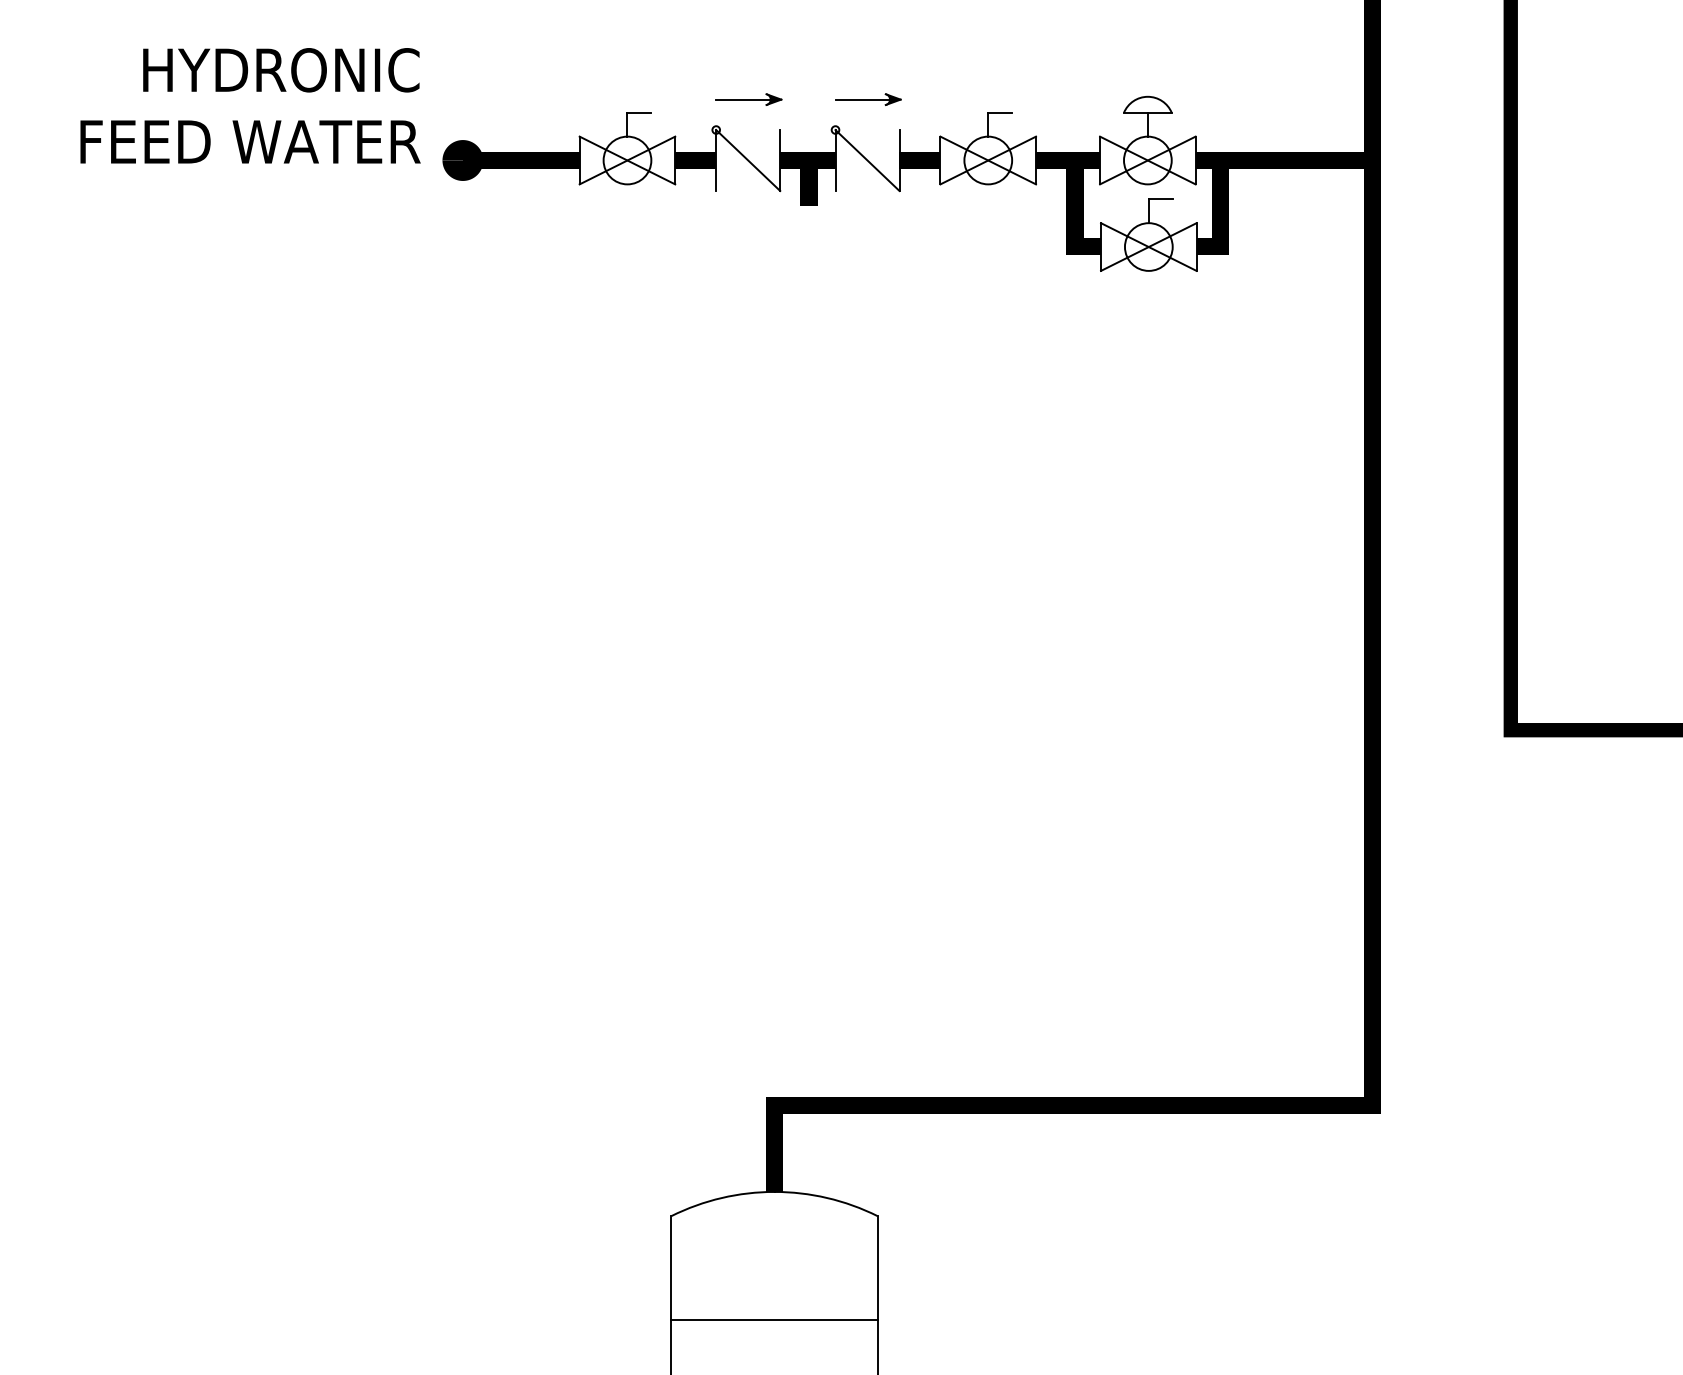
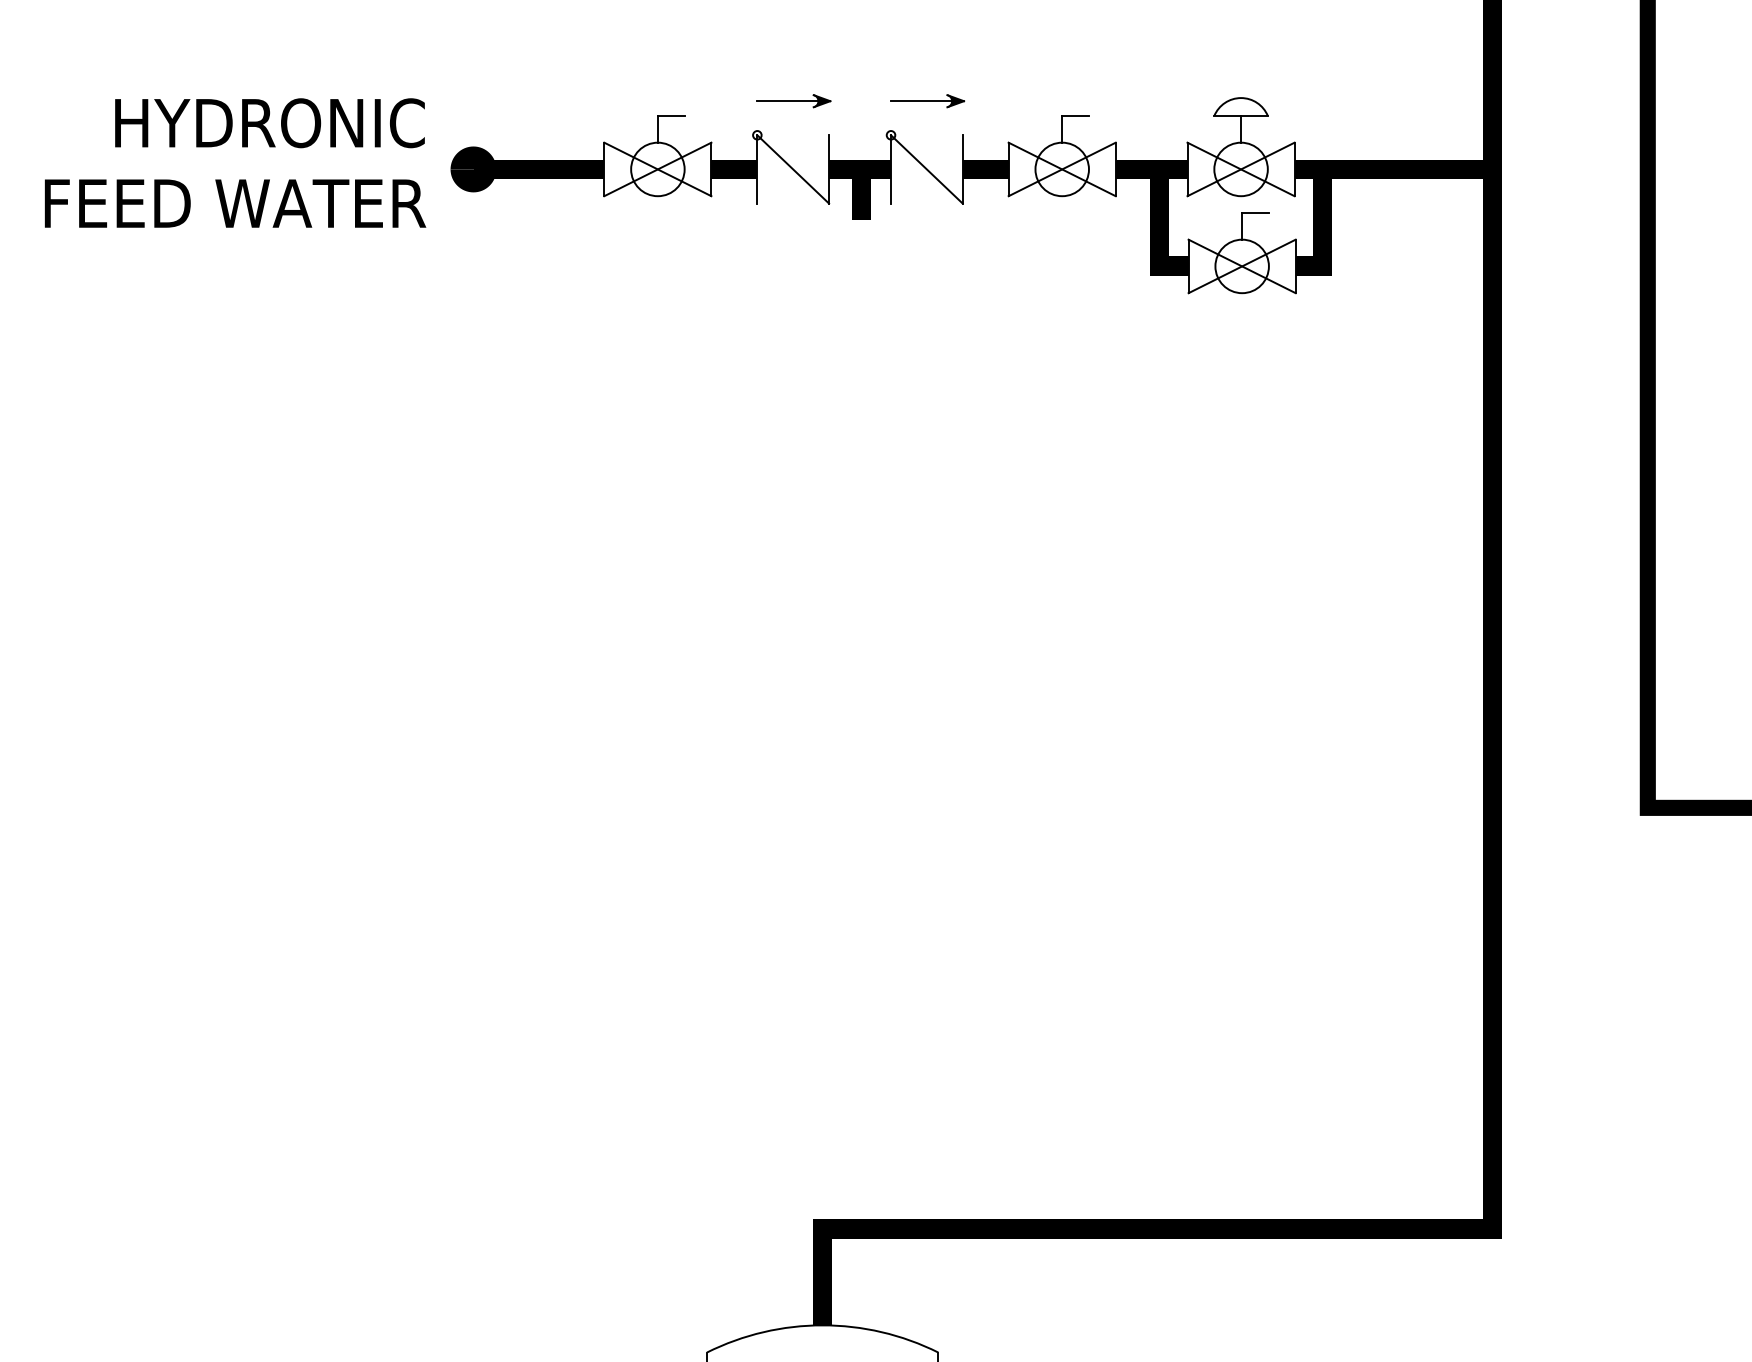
text: (250, 105) -> (235, 162), moved

